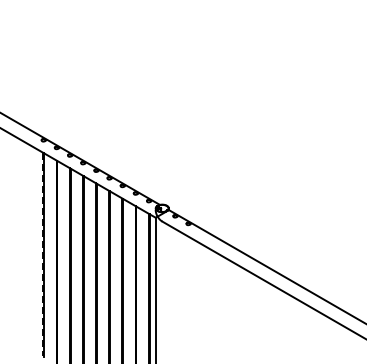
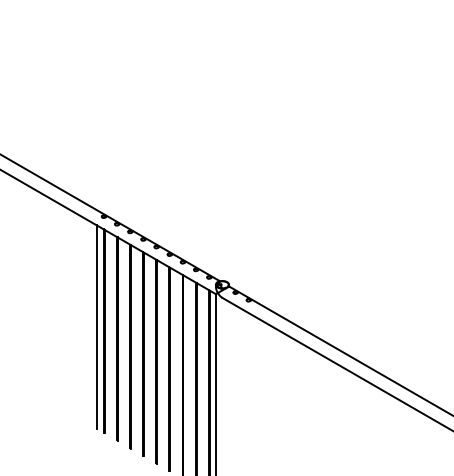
line: (36, 250) -> (96, 326), added
line: (43, 255) -> (103, 331), dashed -> solid

